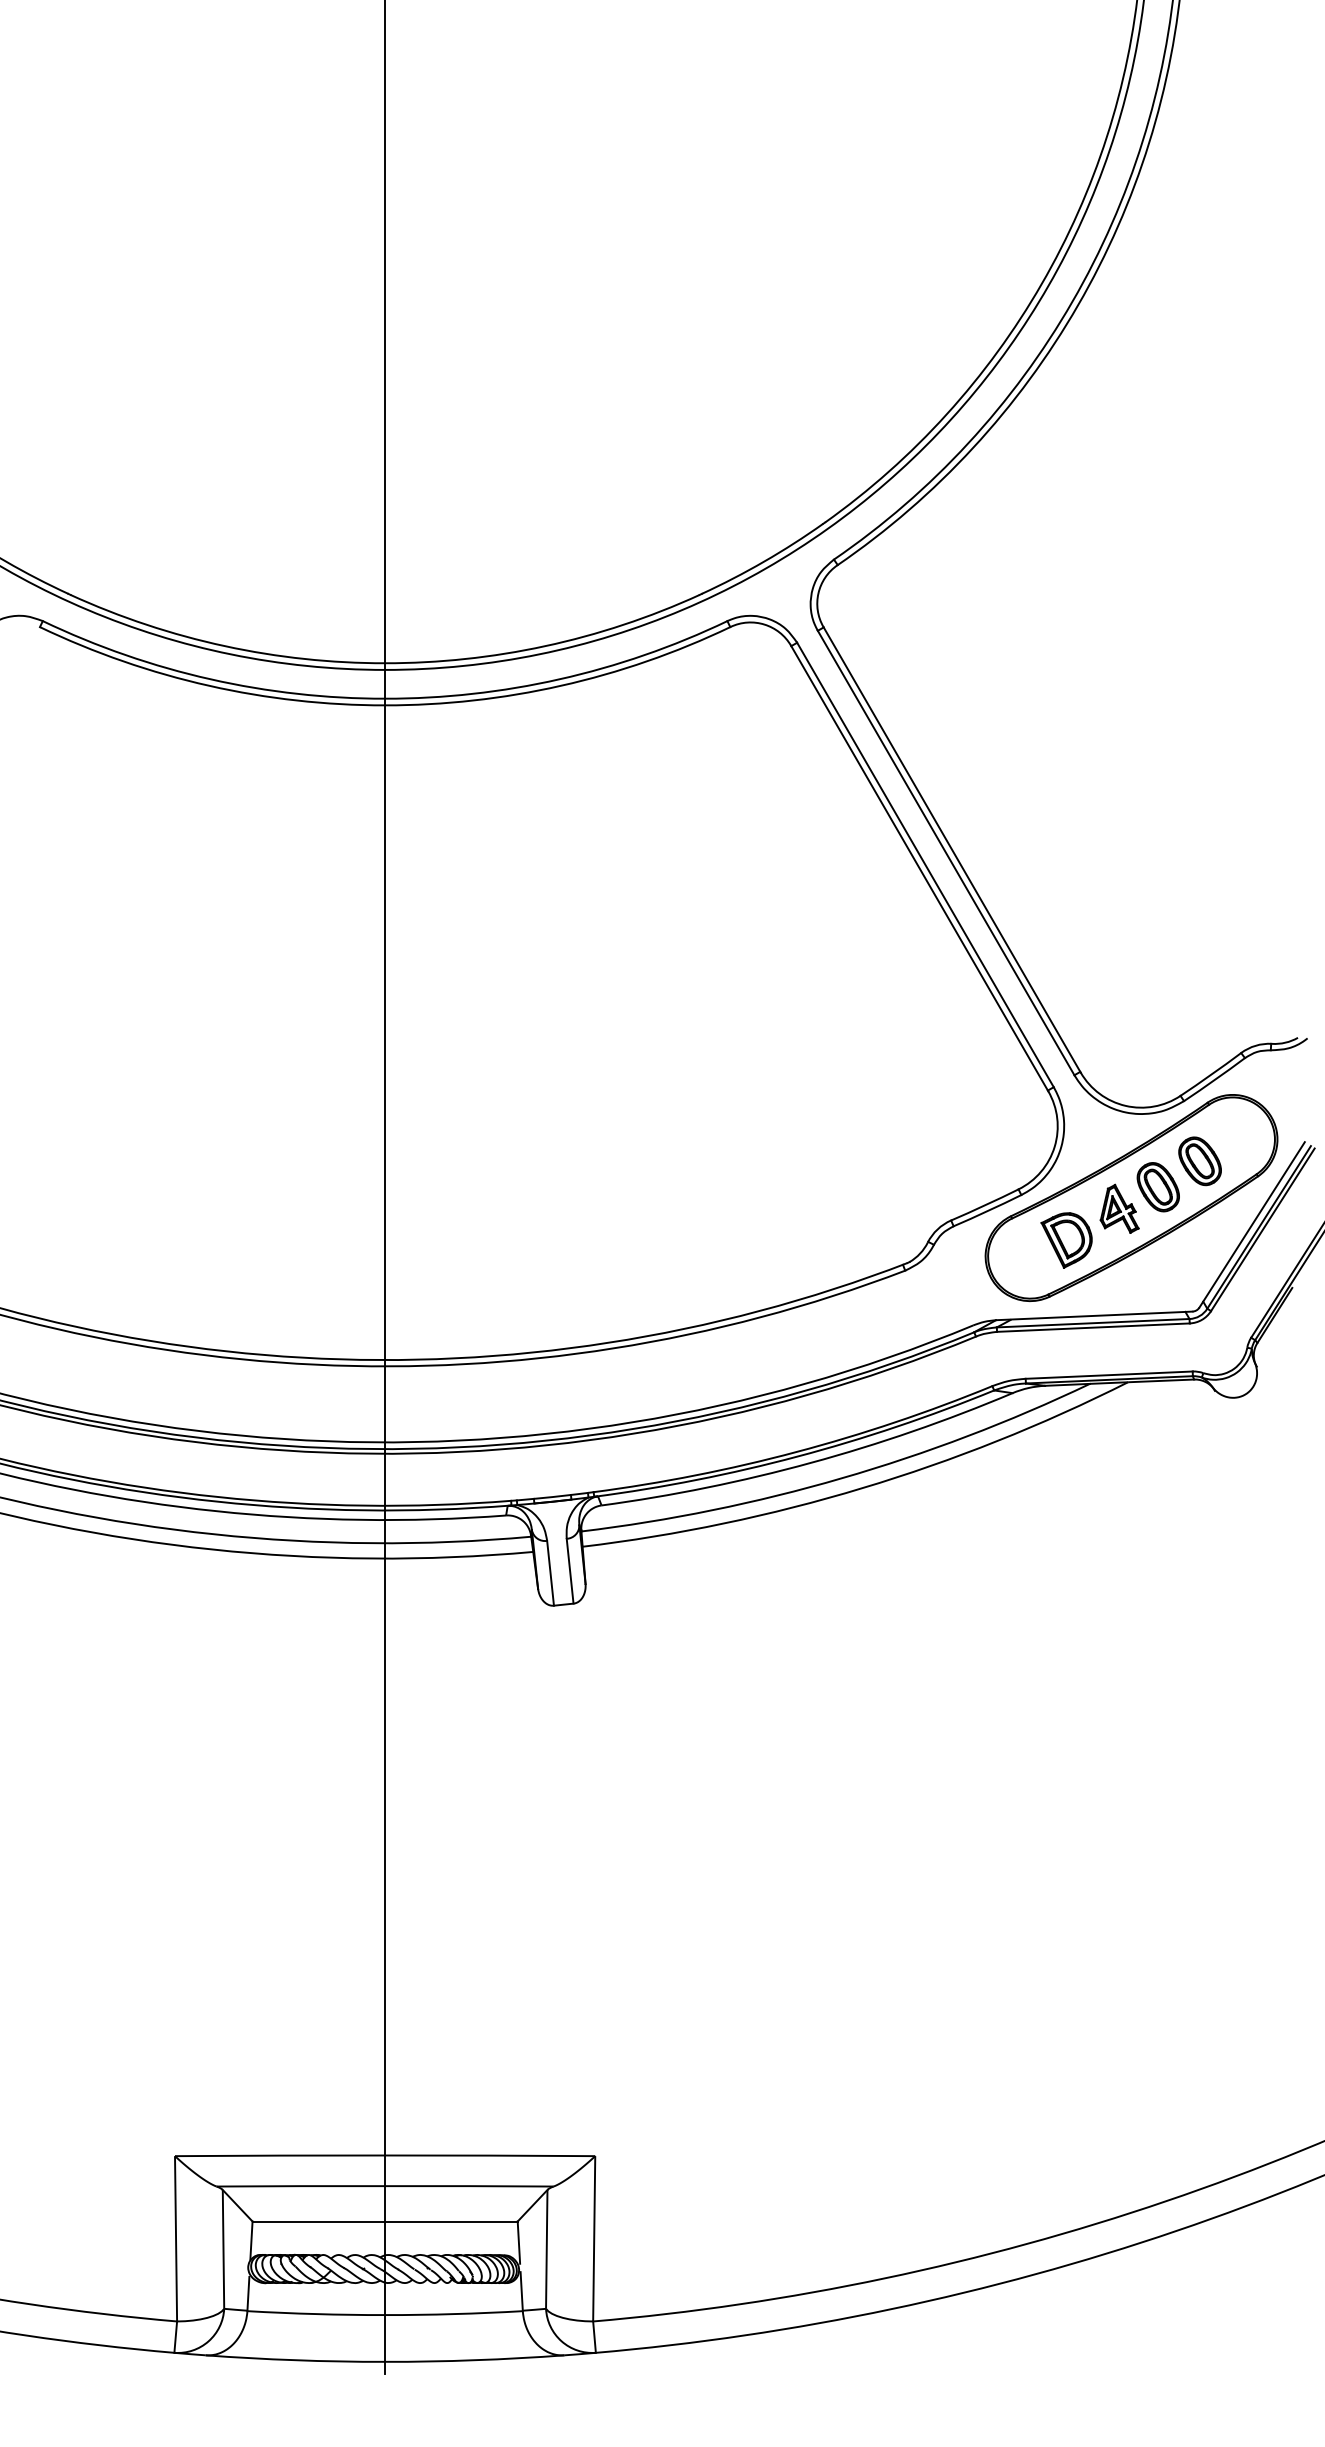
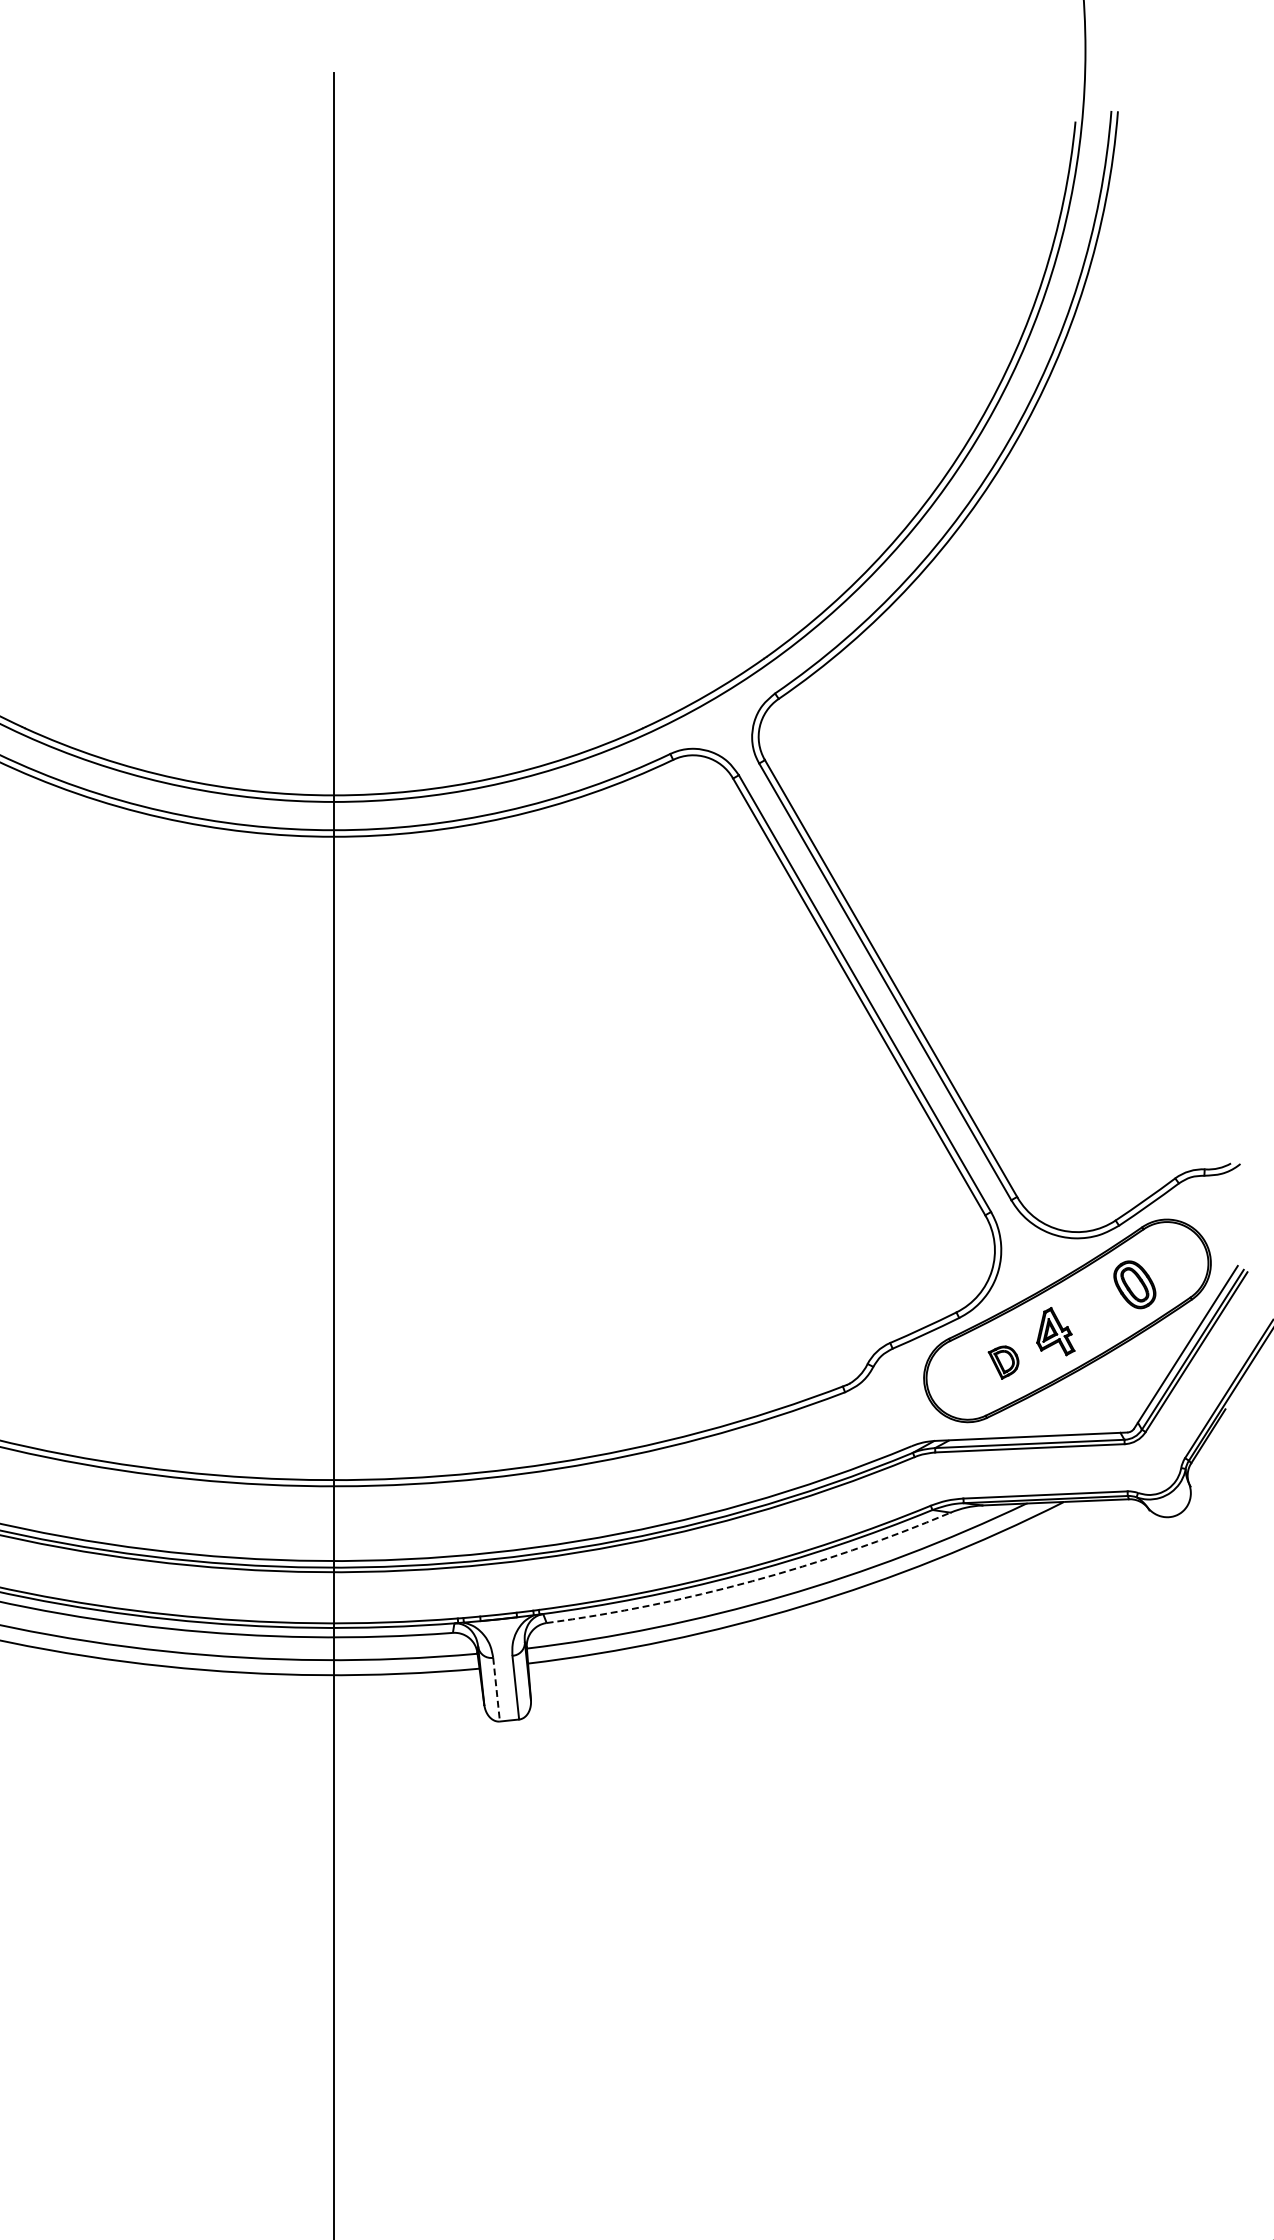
part: (1157, 1187) -> (1093, 1310), removed
part: (1066, 1240) -> (1003, 1362), size x0.6
arc: (810, 1462) -> (752, 1580), solid -> dashed
line: (550, 1573) -> (496, 1689), solid -> dashed

